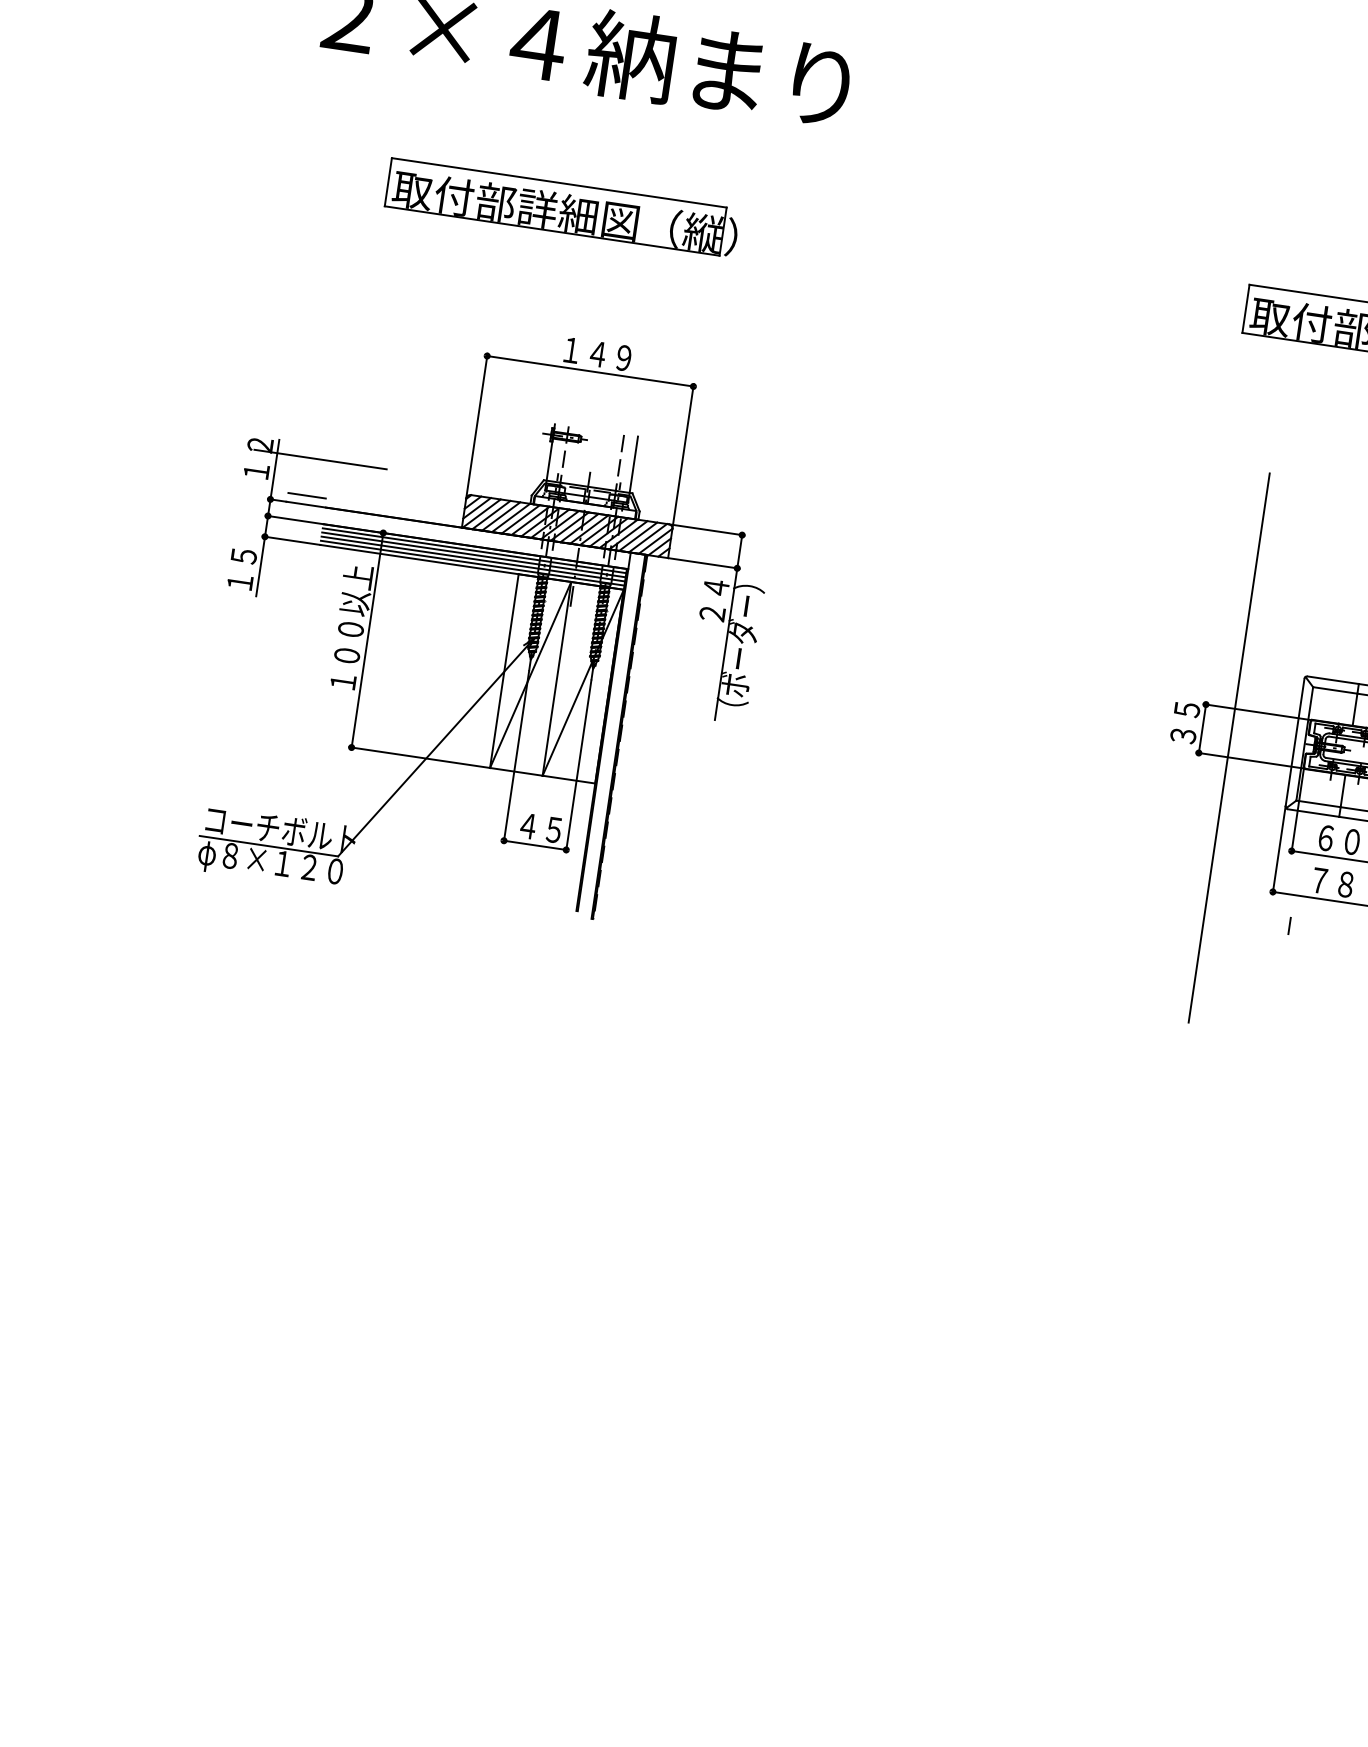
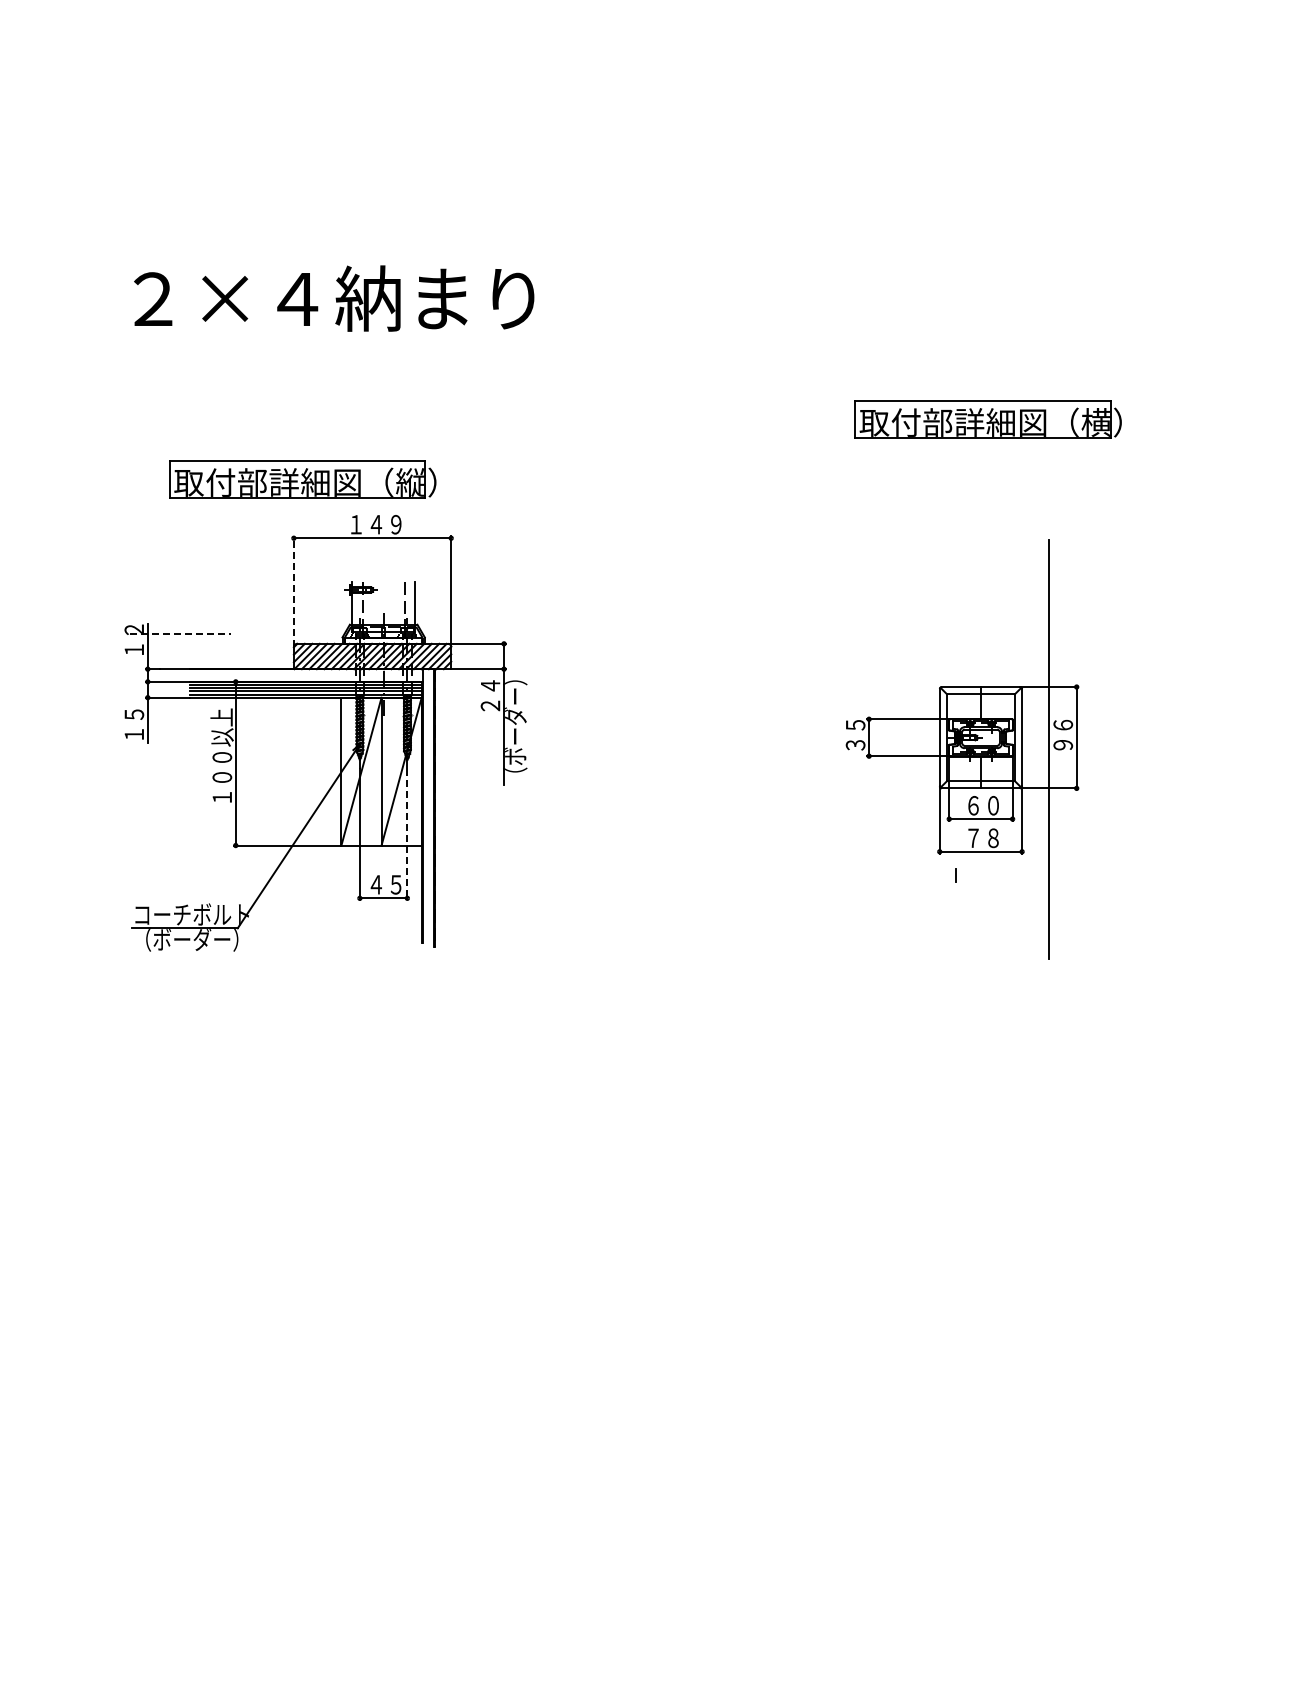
part: (562, 208) -> (302, 479), moved
line: (476, 425) -> (293, 591), solid -> dashed
line: (321, 459) -> (181, 633), solid -> dashed
line: (306, 495) -> (174, 662), removed
line: (1229, 747) -> (891, 748), removed
line: (578, 766) -> (407, 834), solid -> dashed
text: (269, 863) -> (187, 941), φ８×１２０ -> （ボーダー）

